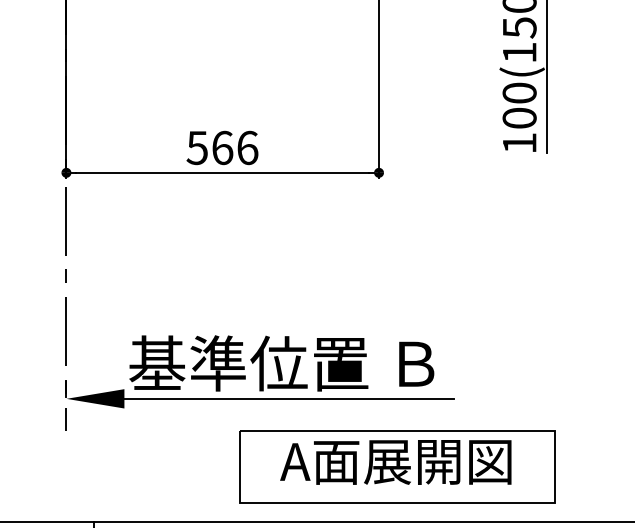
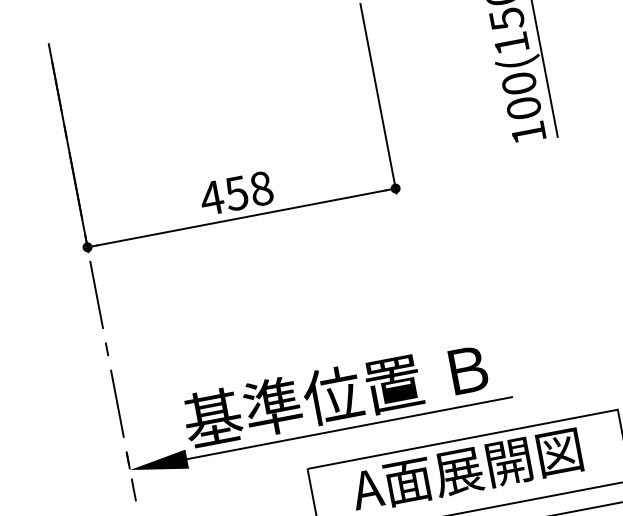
text: (222, 147) -> (236, 192), 566 -> 458

